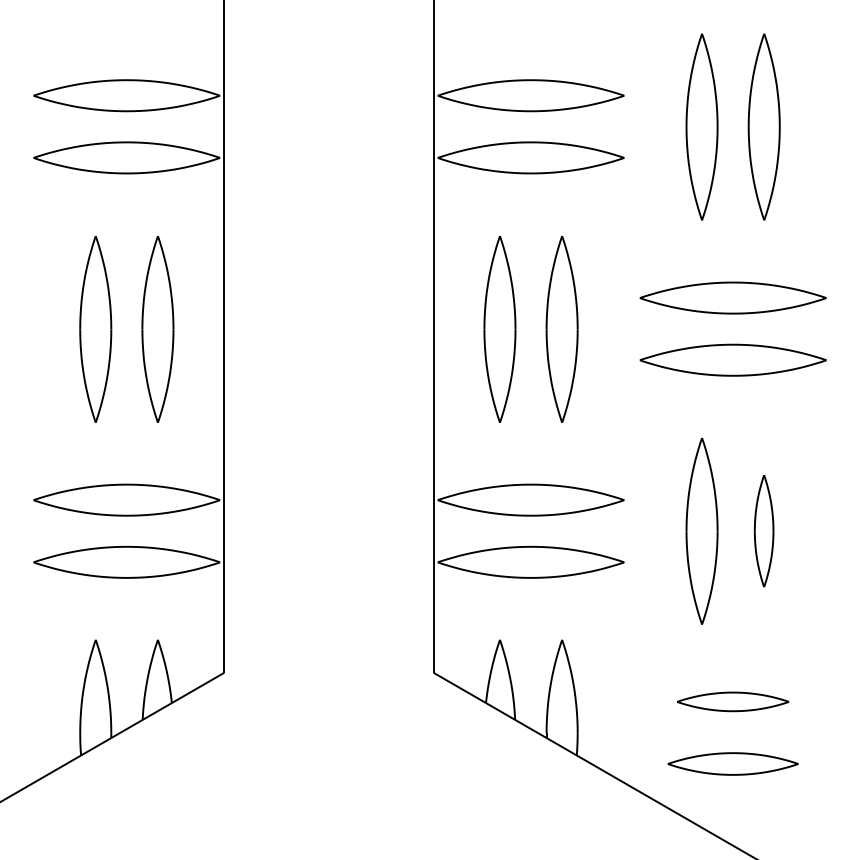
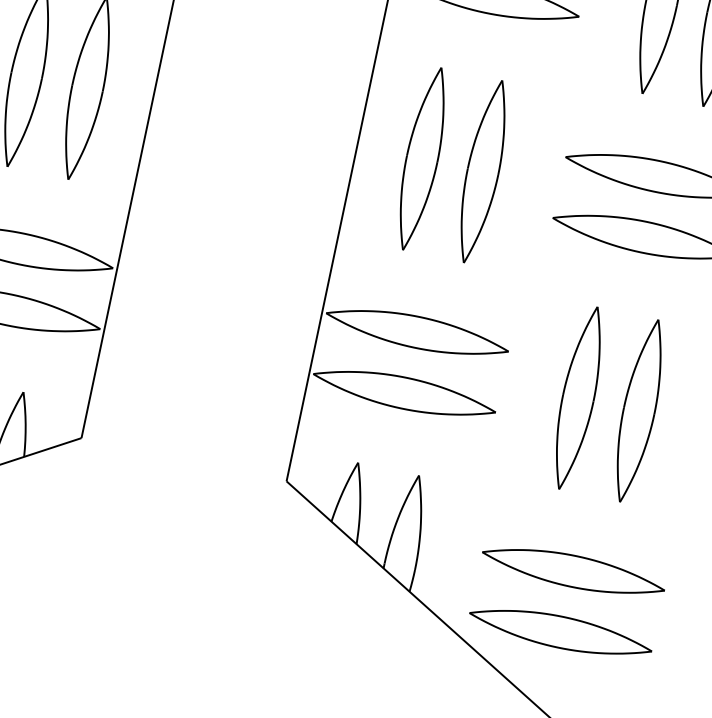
part: (763, 530) -> (638, 410), size x1.67
part: (732, 701) -> (573, 570), size x1.67
part: (732, 763) -> (560, 631), size x1.43

